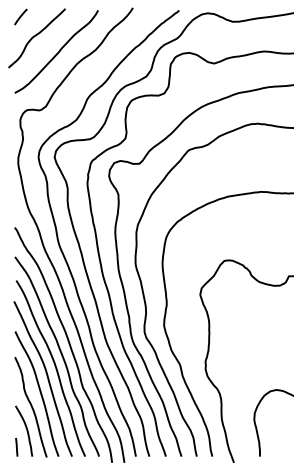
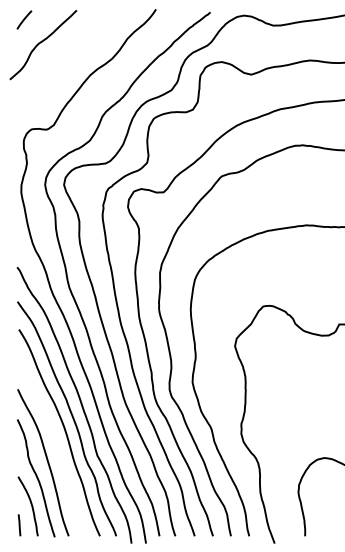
curve: (57, 52) -> (67, 61), removed
curve: (46, 376) -> (54, 442), removed

